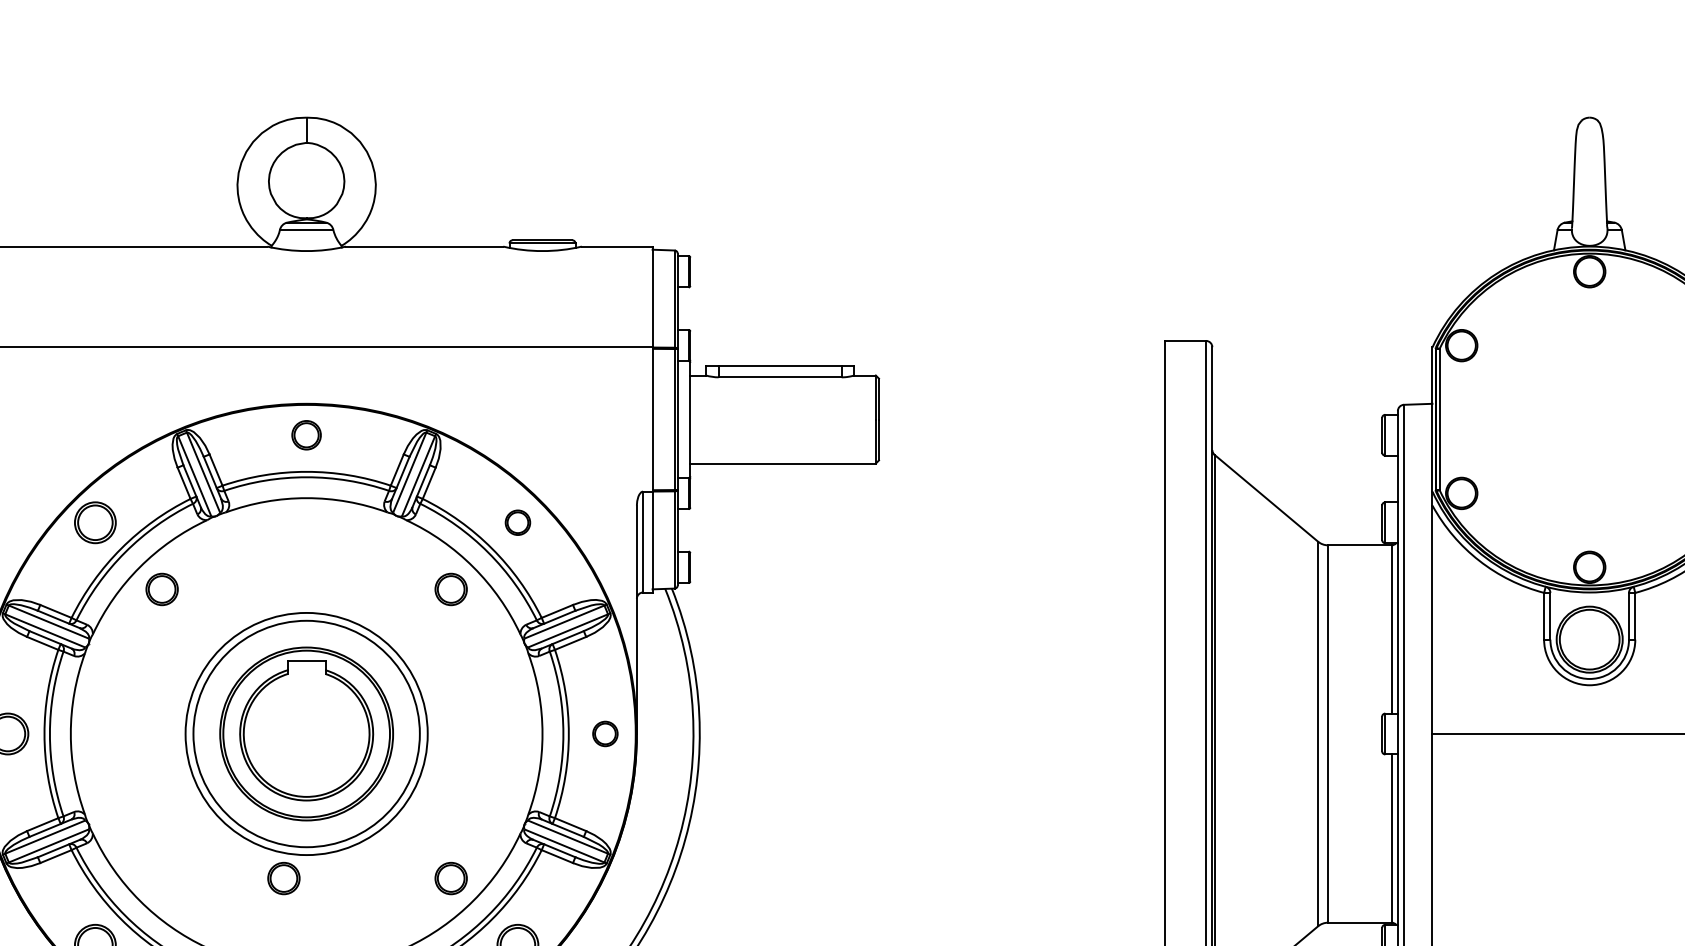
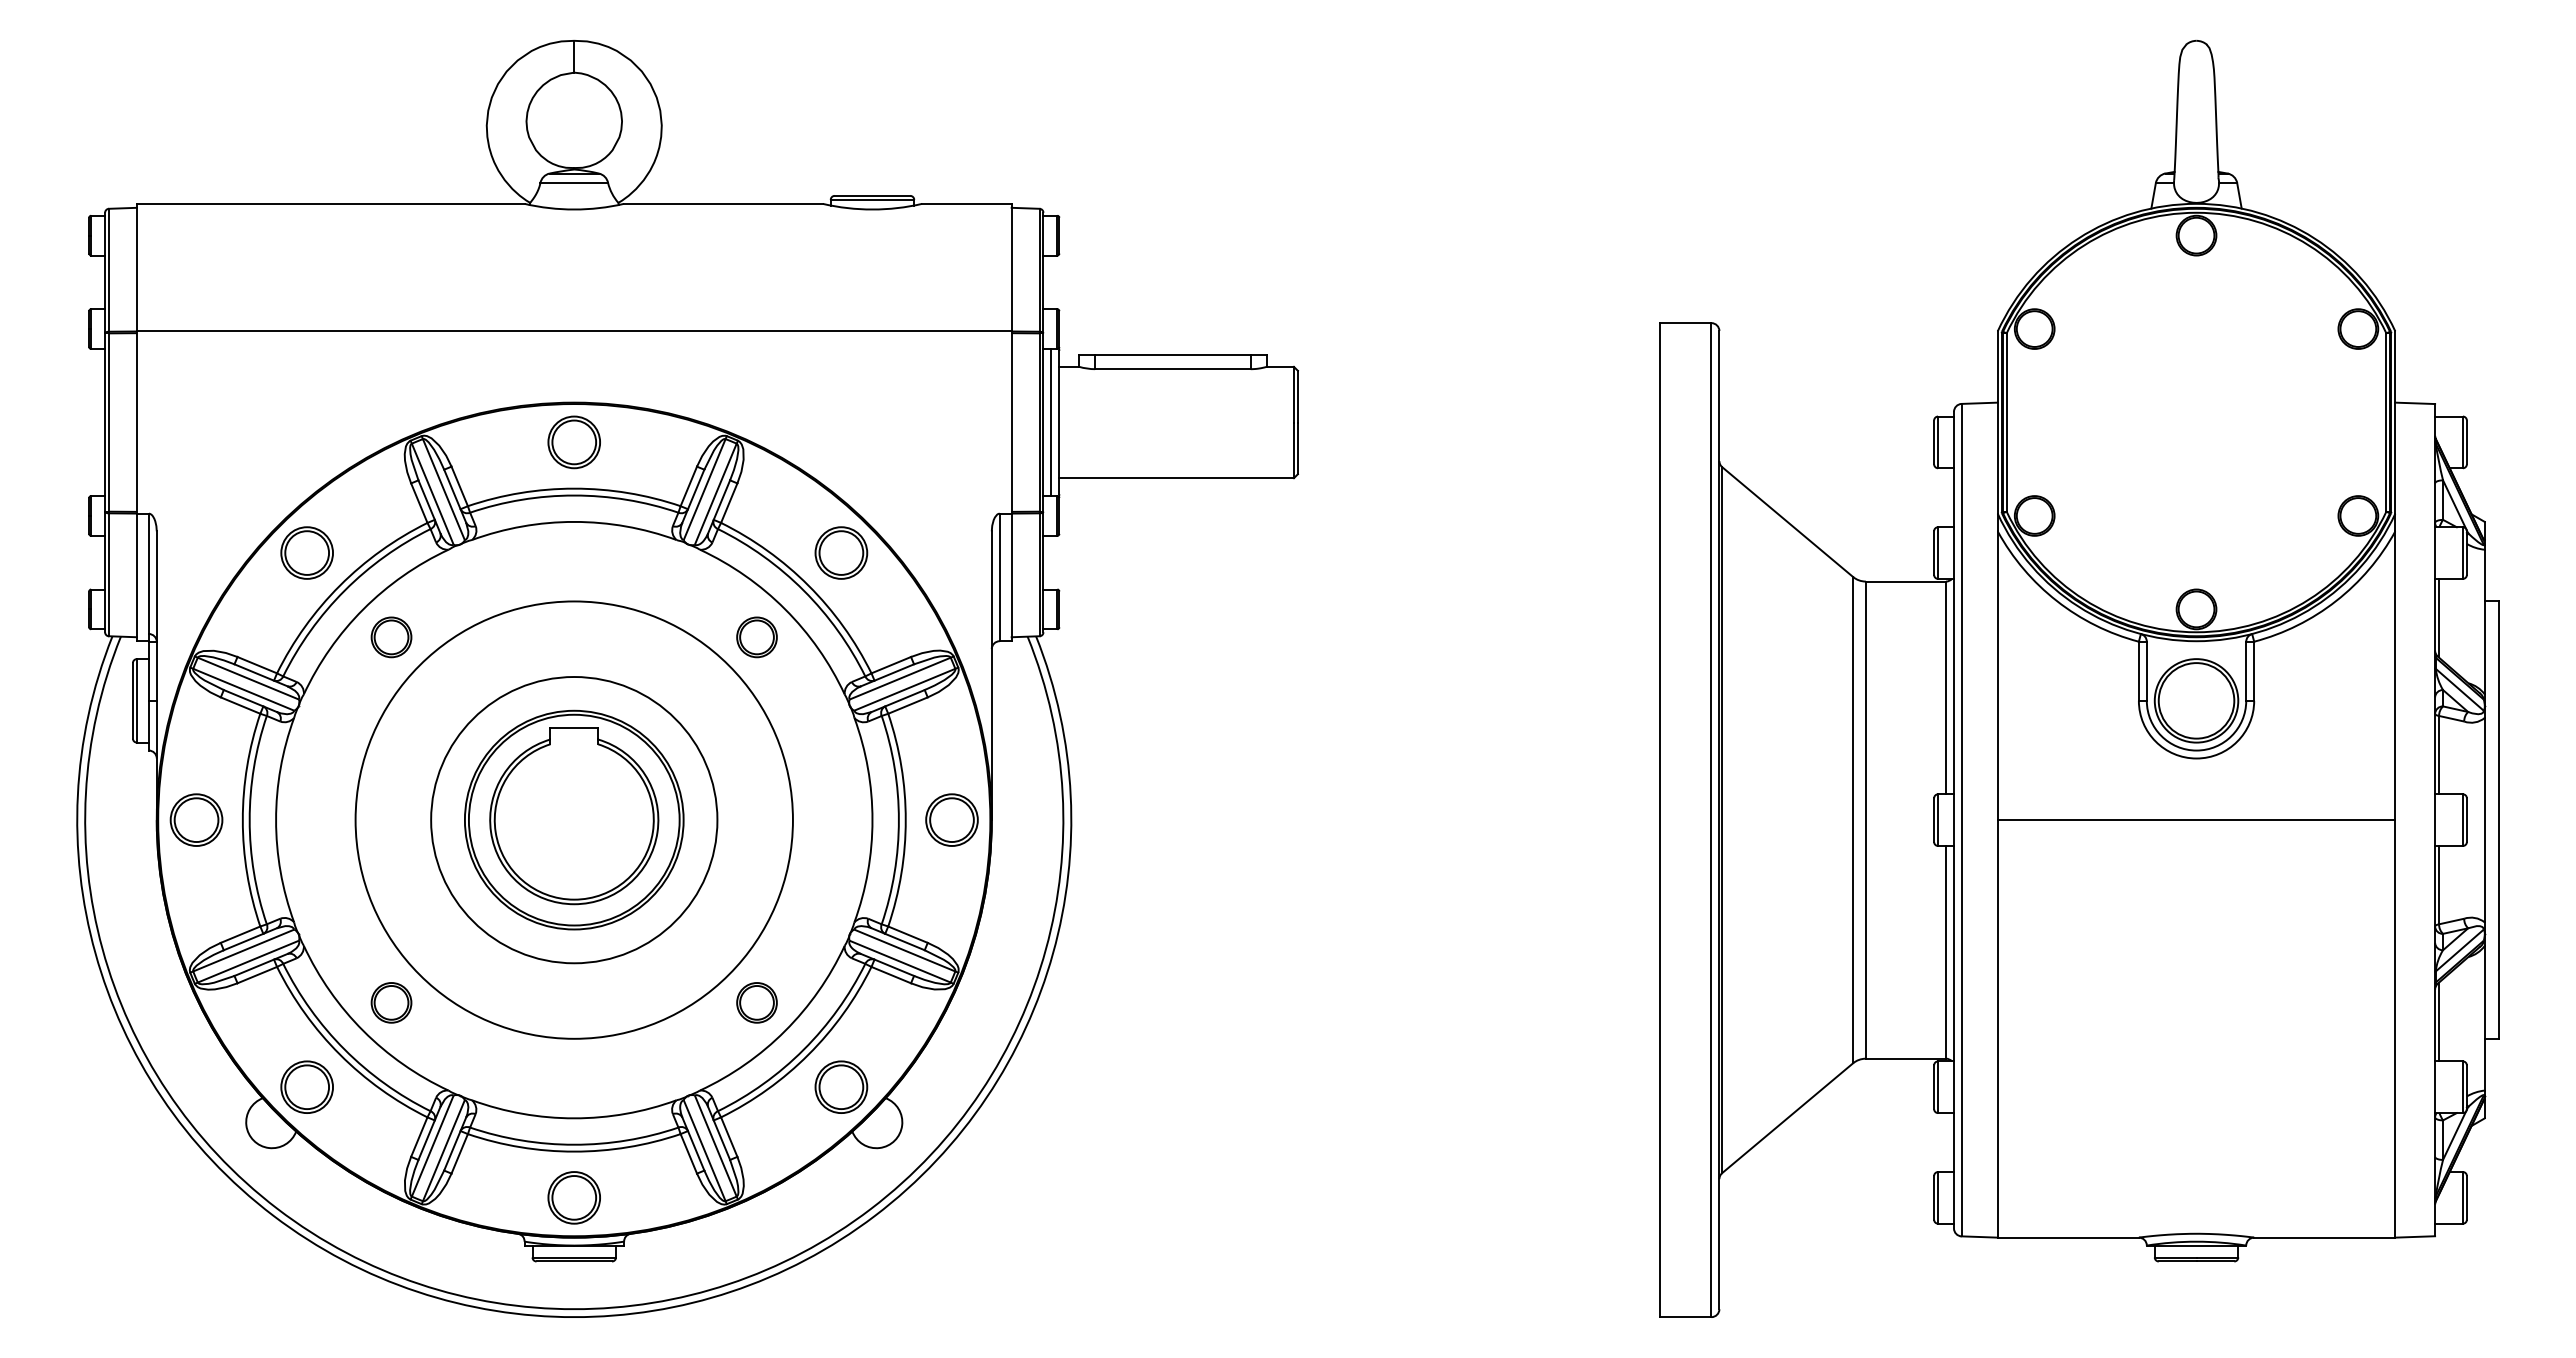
line: (684, 419) -> (1051, 422), added
part: (306, 435) -> (573, 442), size x1.43
part: (518, 522) -> (841, 552), size x1.67
circle: (306, 733) -> (573, 819), size x1.43
part: (605, 733) -> (951, 819), size x1.67
part: (283, 878) -> (391, 1002), moved

